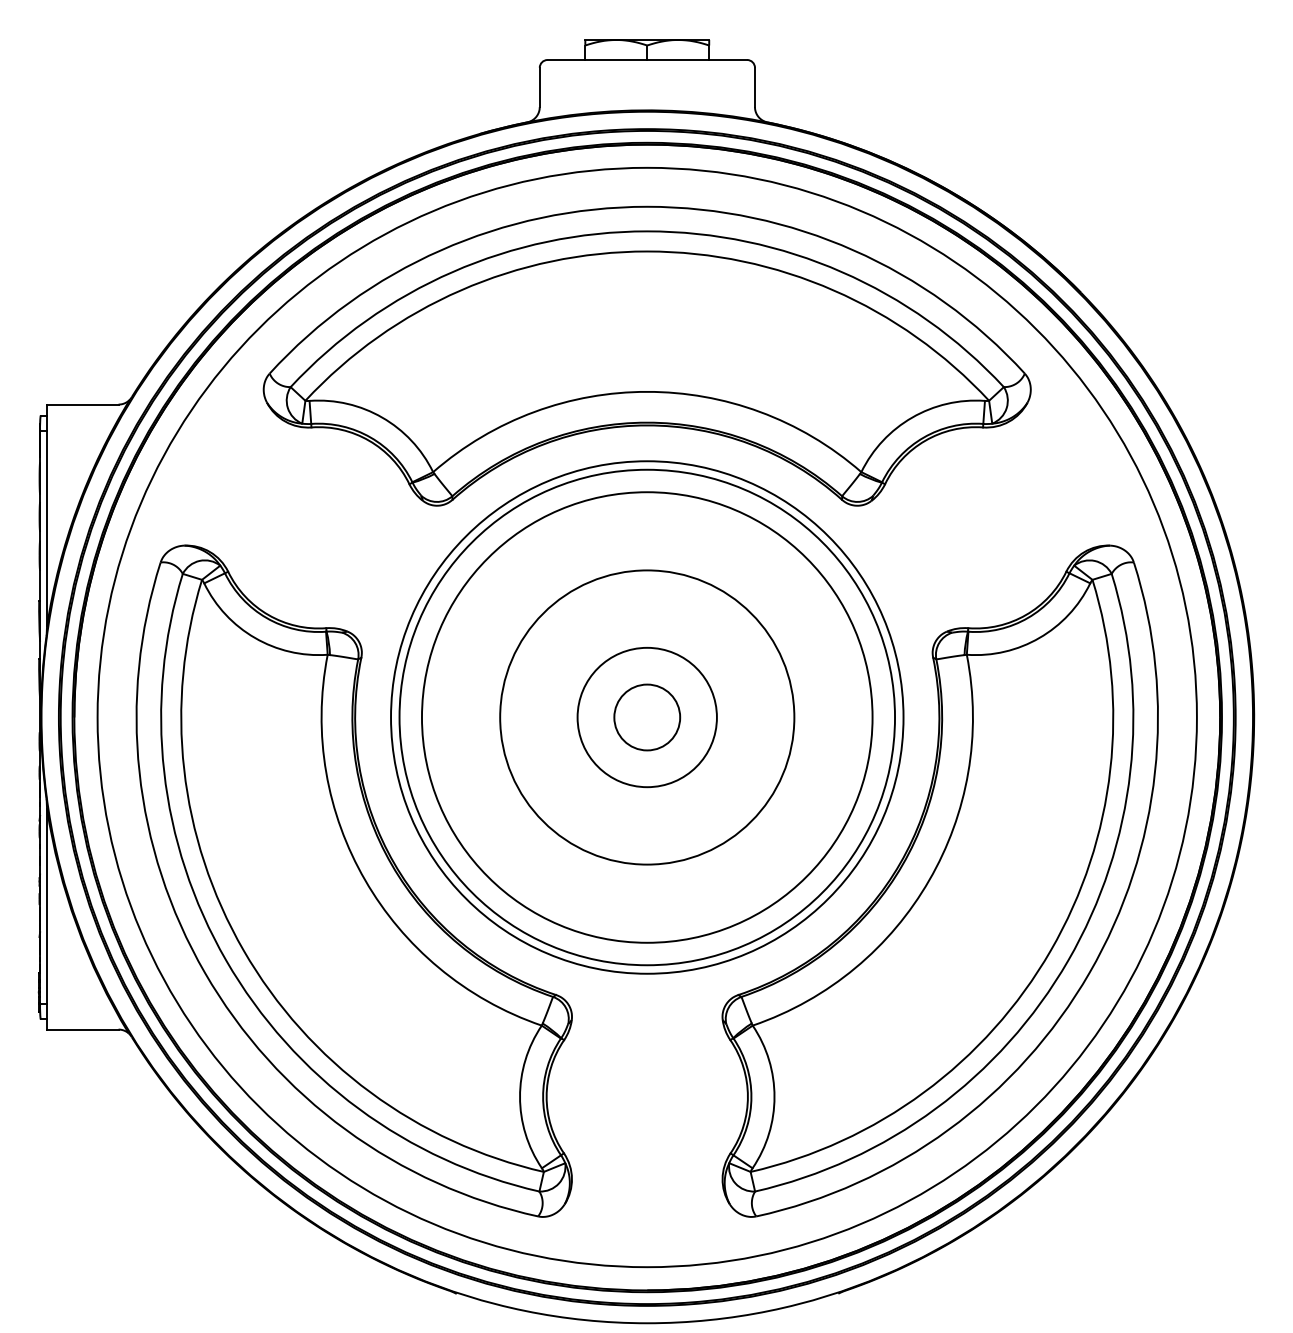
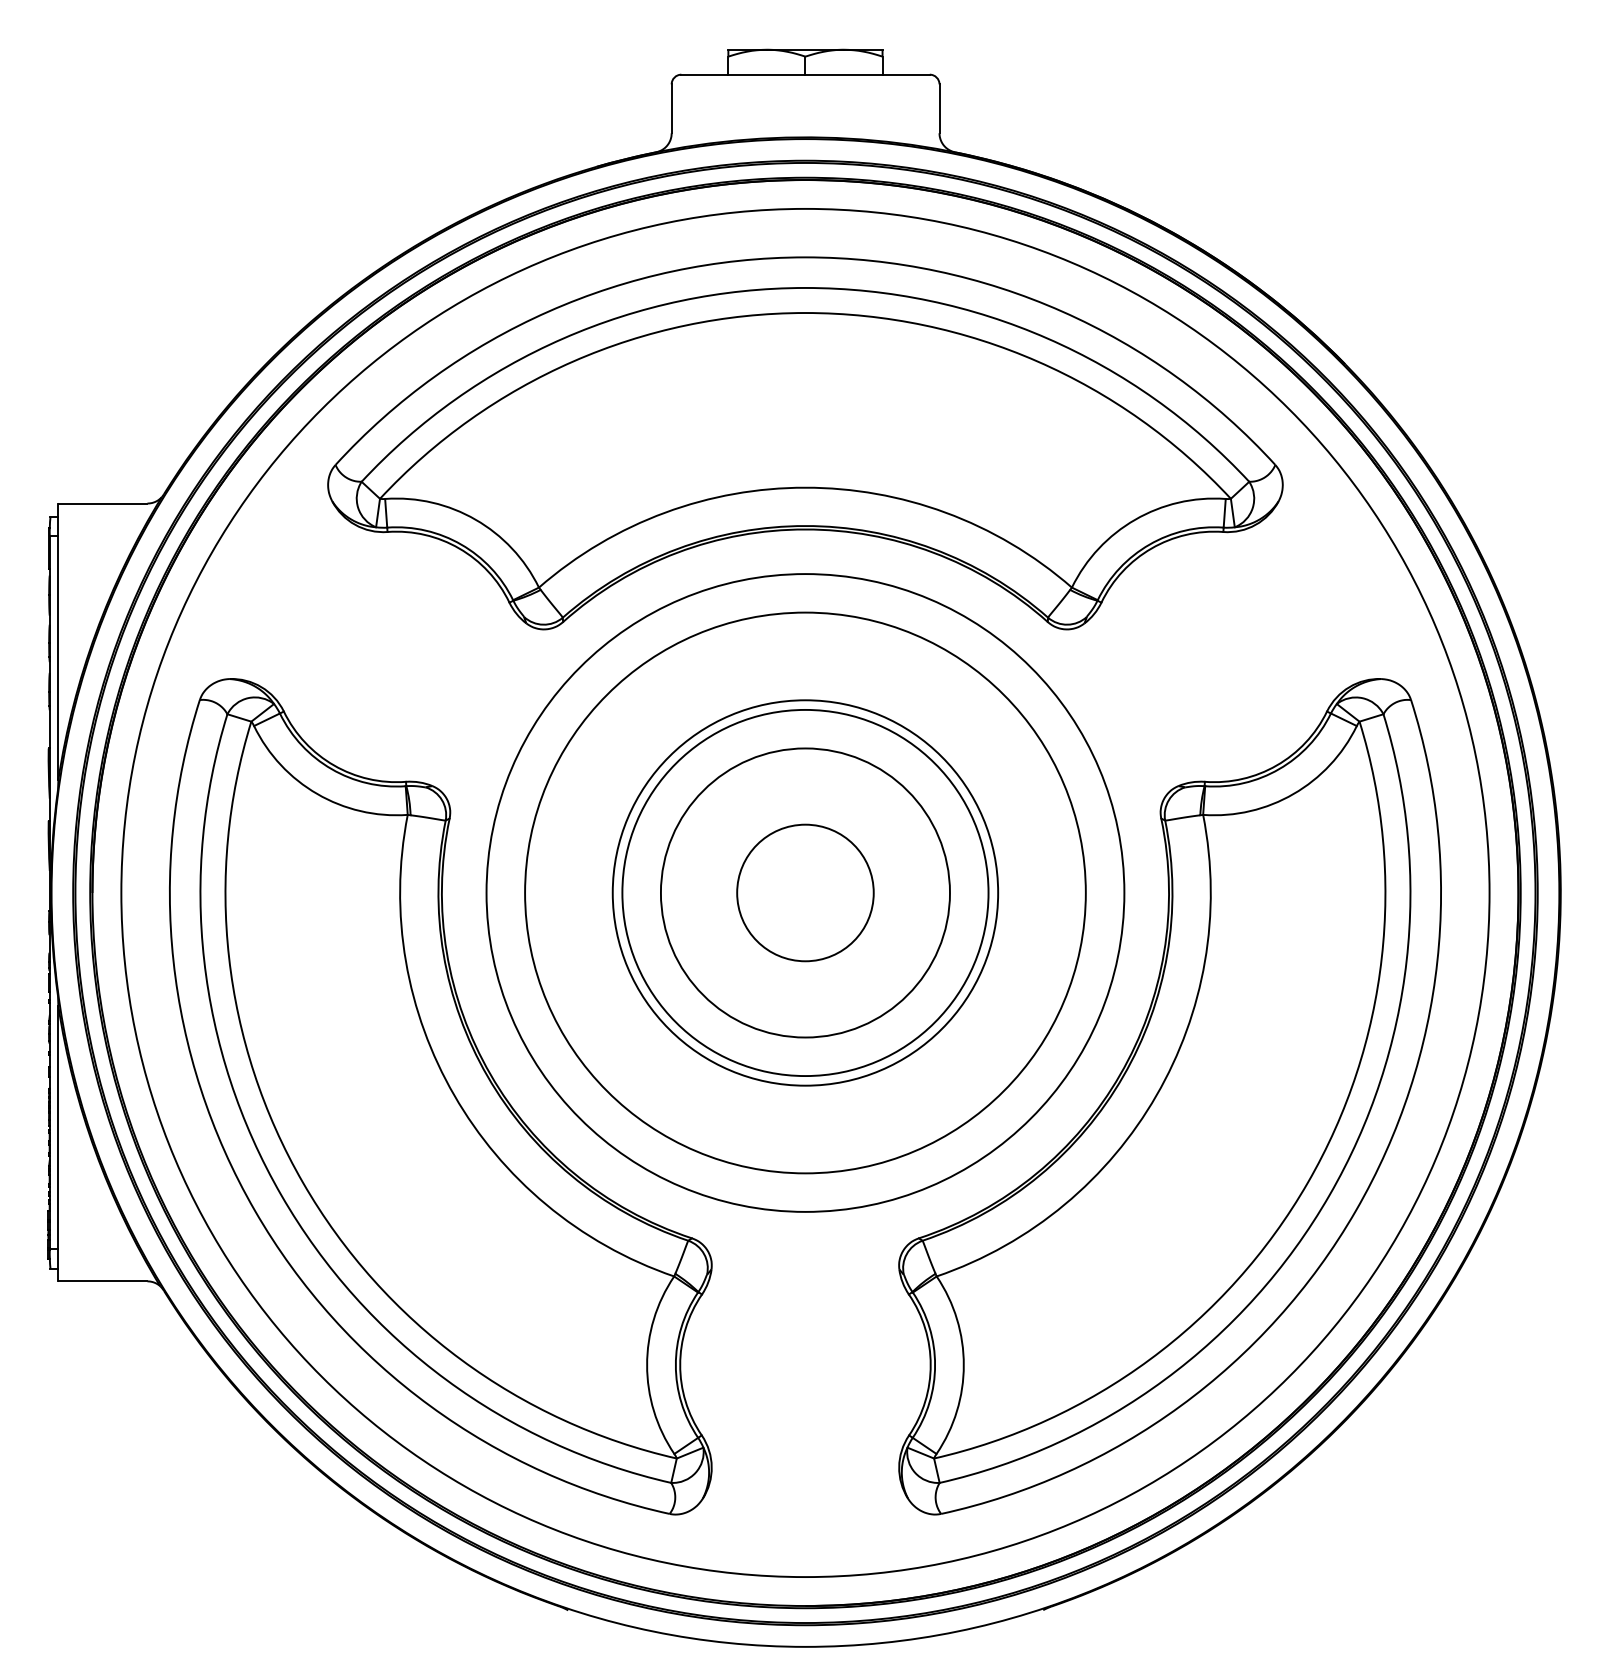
circle: (646, 717) -> (804, 892), size x1.67
circle: (647, 717) -> (805, 892), size x0.62
circle: (647, 717) -> (805, 892), size x1.67

